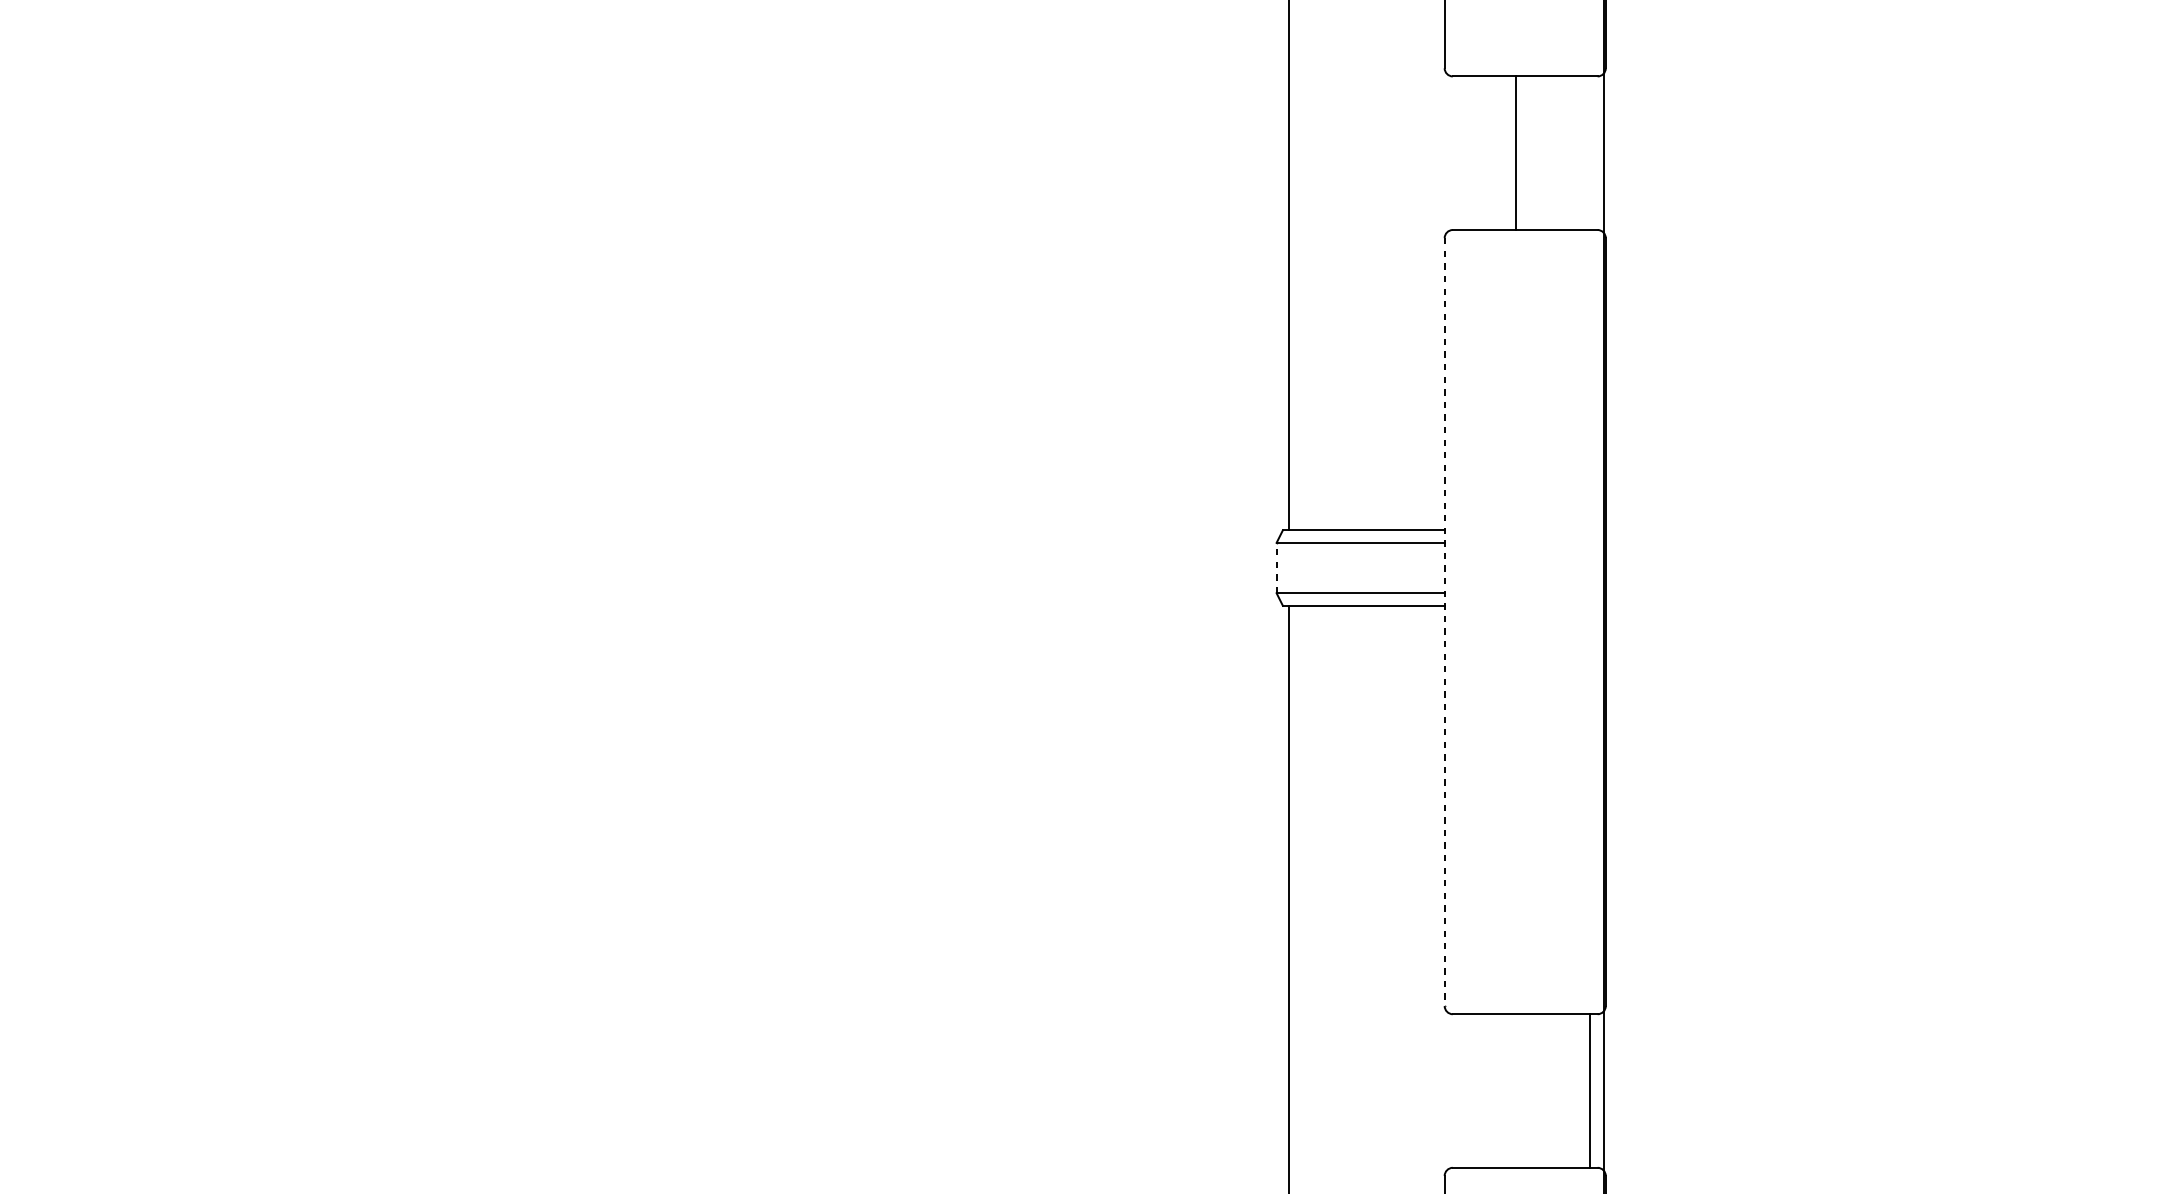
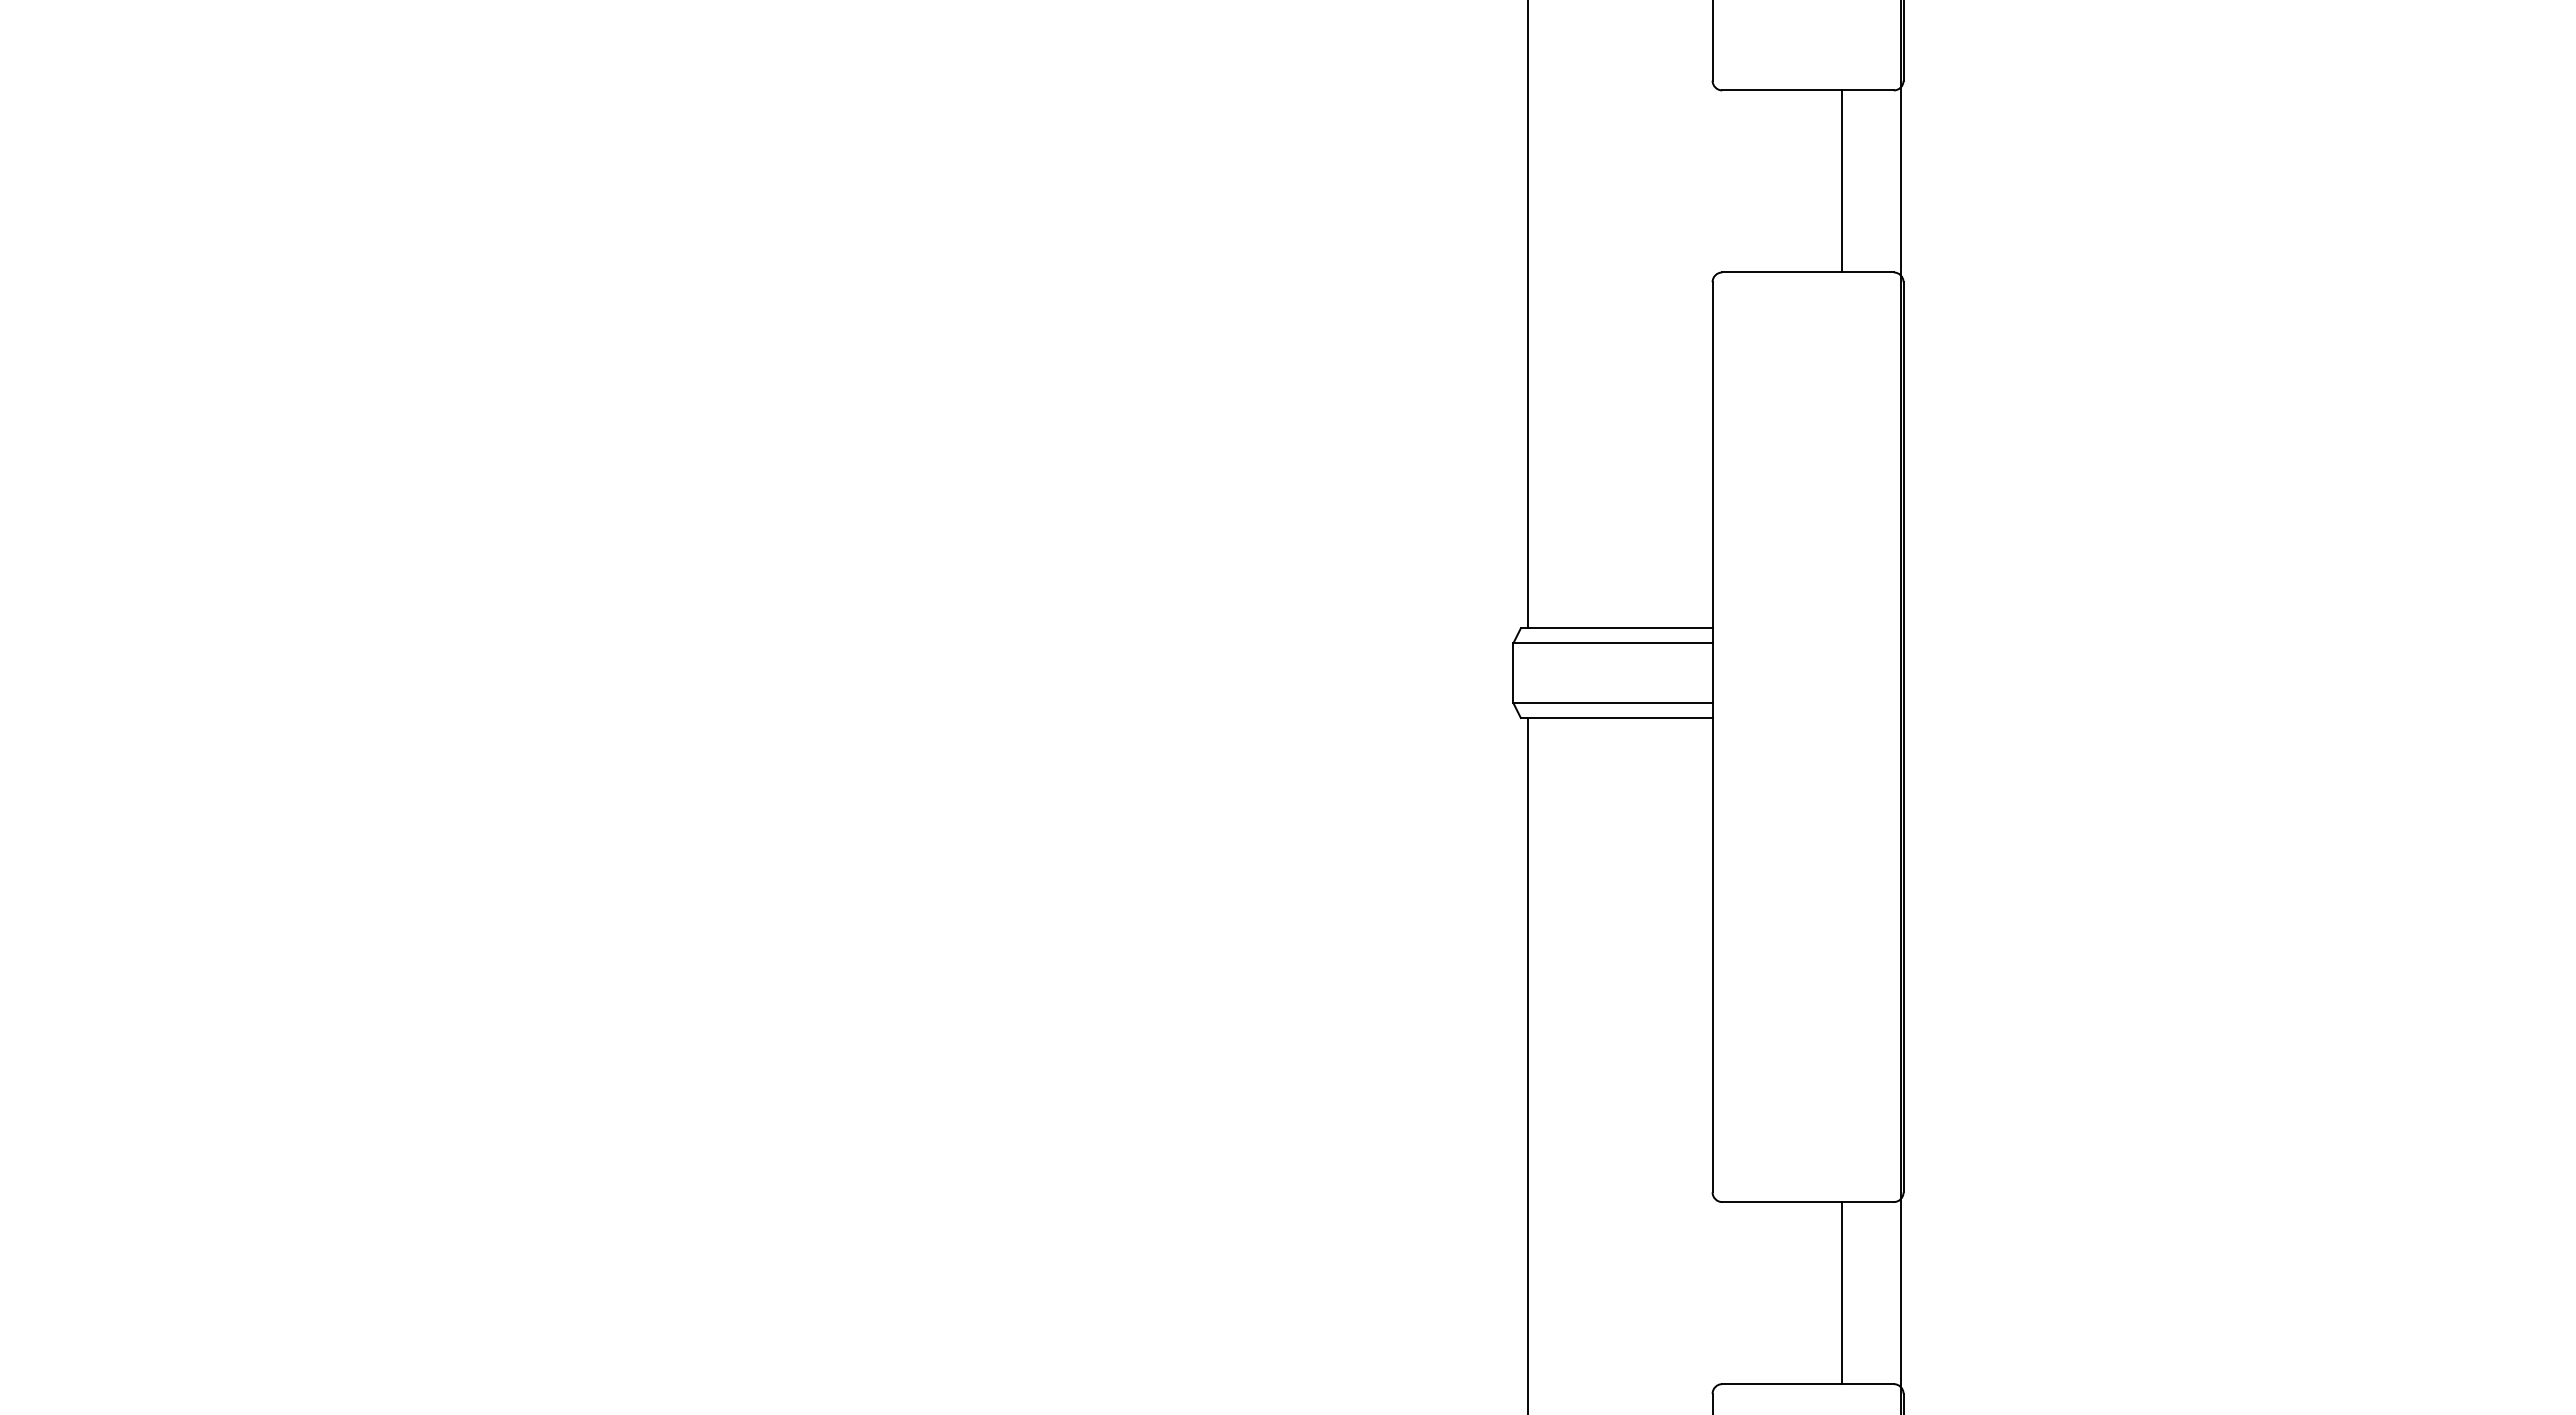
line: (1515, 153) -> (1841, 181), moved
line: (1276, 568) -> (1513, 673), dashed -> solid
line: (1444, 622) -> (1712, 737), dashed -> solid
line: (1589, 1091) -> (1841, 1293), moved

